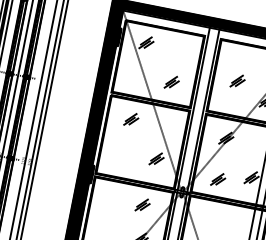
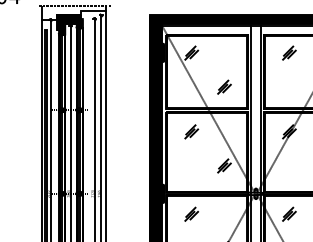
part: (238, 80) -> (289, 52), moved
part: (218, 178) -> (289, 213), moved
part: (142, 204) -> (191, 213), moved

